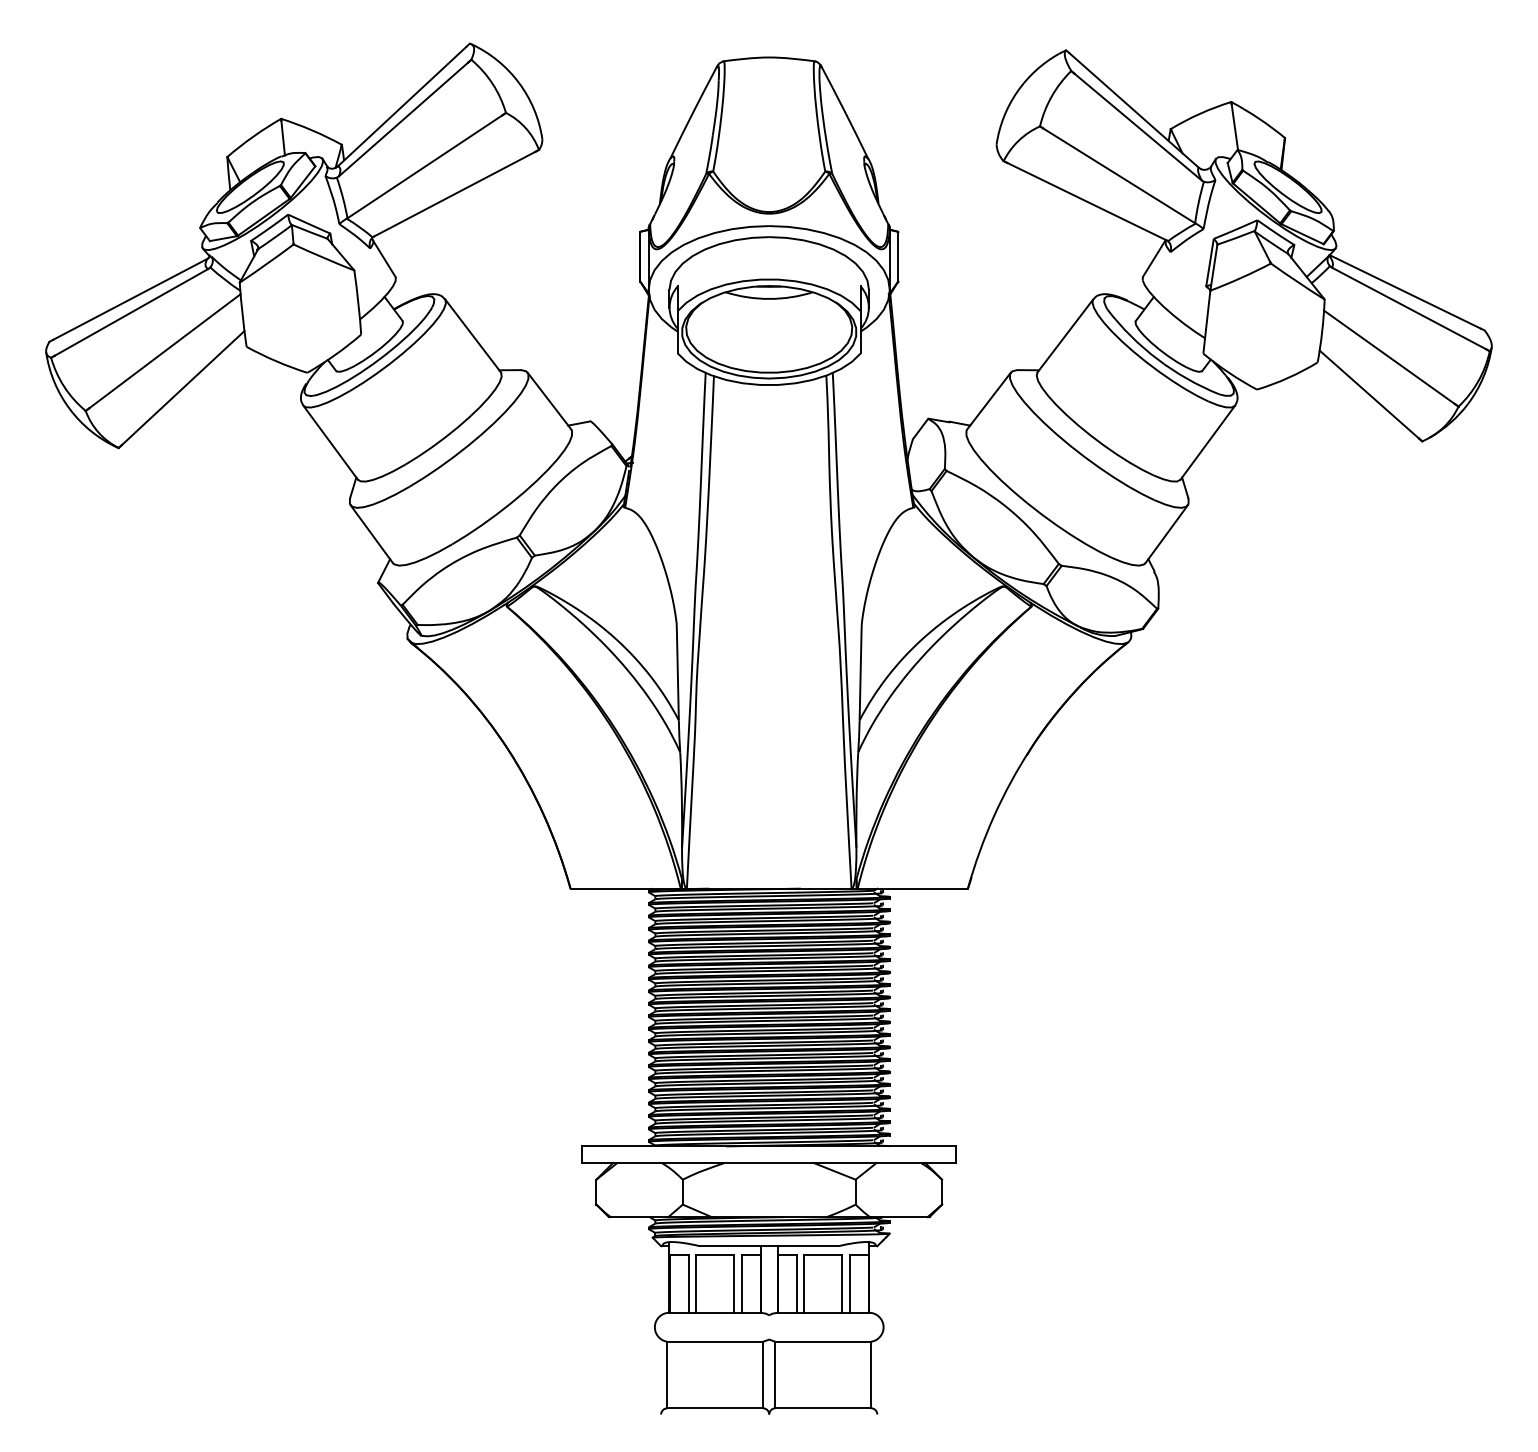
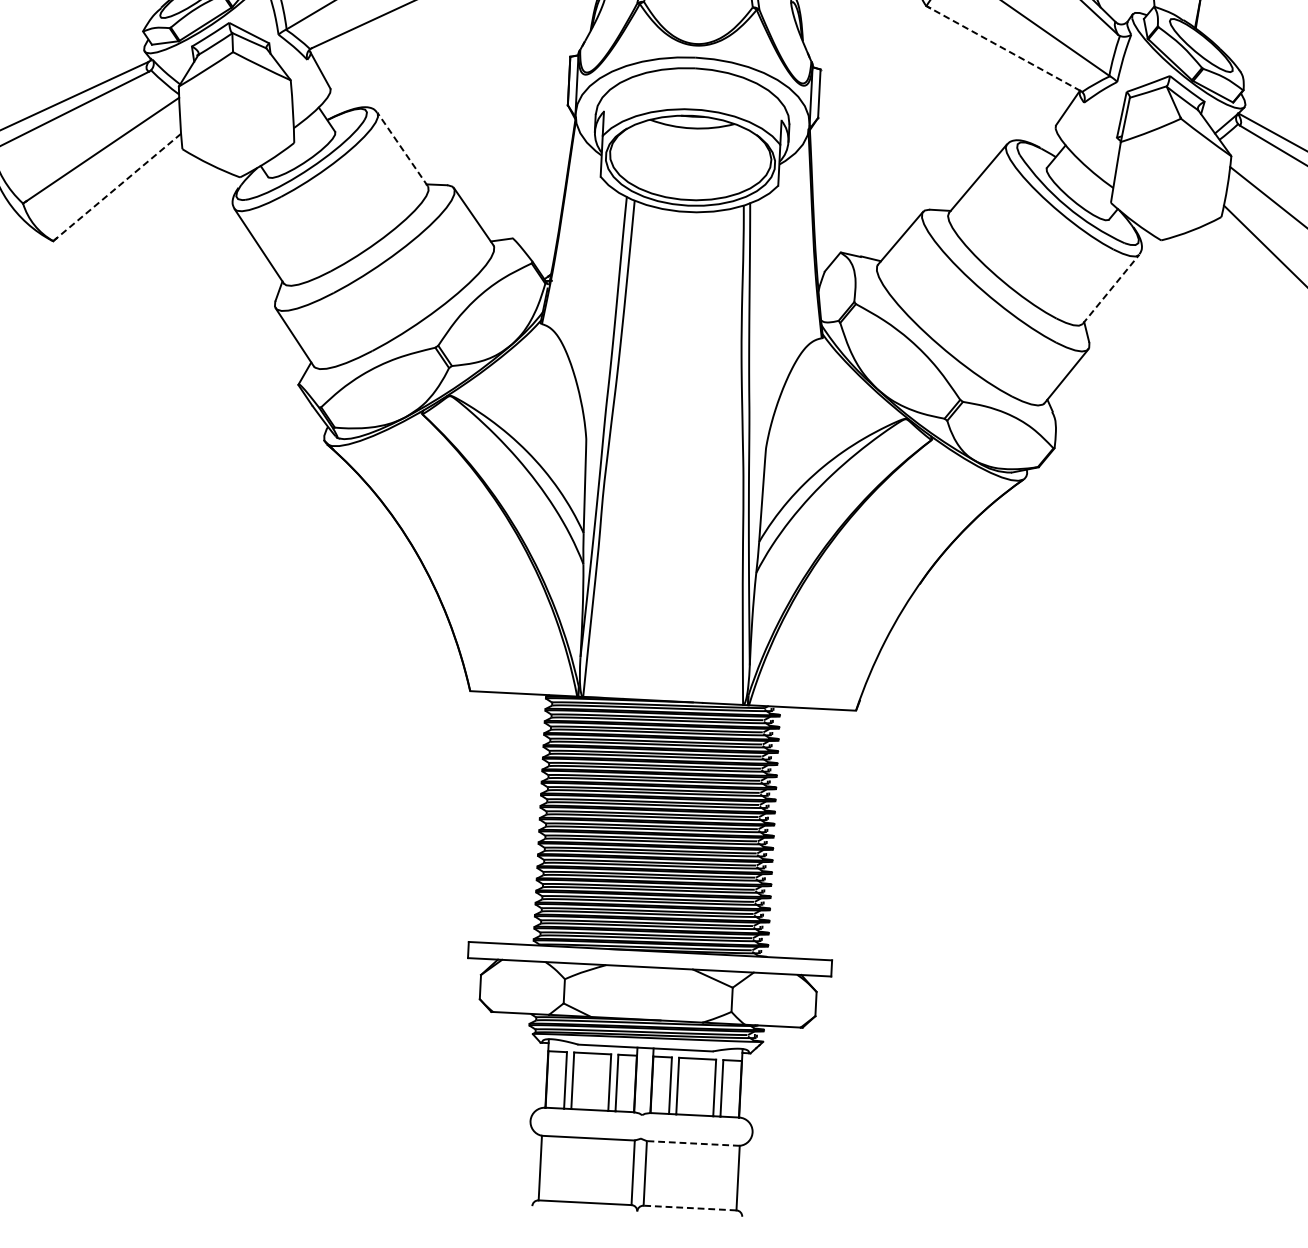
line: (1086, 201) -> (1004, 49), solid -> dashed
line: (473, 335) -> (403, 149), solid -> dashed
line: (183, 388) -> (119, 186), solid -> dashed
line: (1207, 442) -> (1110, 289), solid -> dashed
line: (823, 1341) -> (693, 1143), solid -> dashed
line: (823, 1408) -> (690, 1208), solid -> dashed

